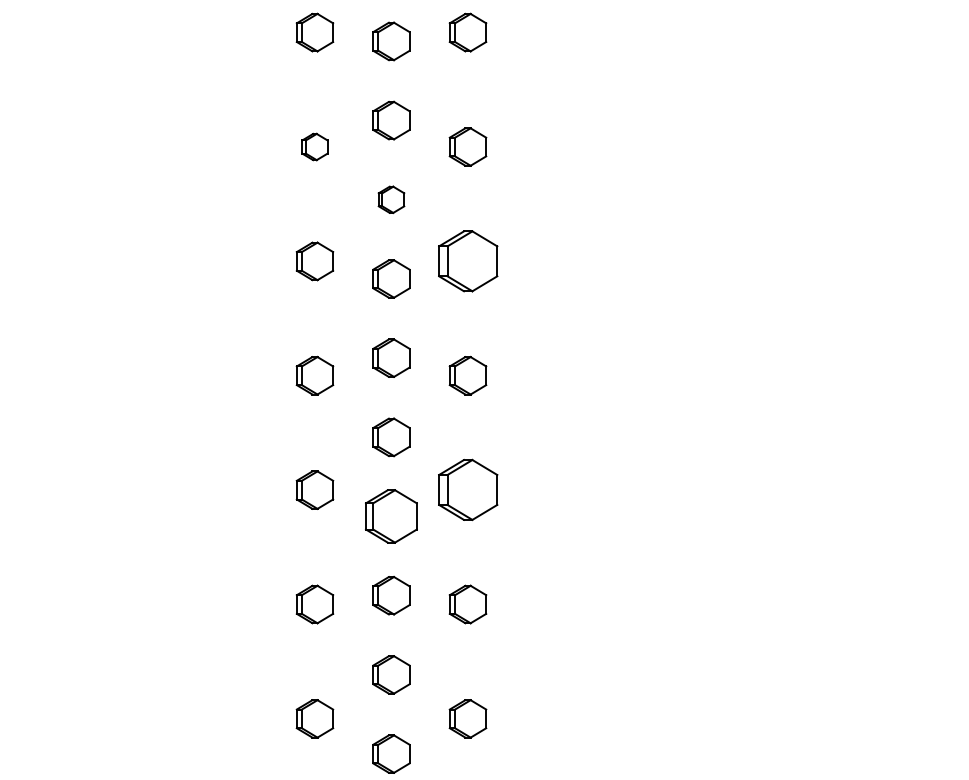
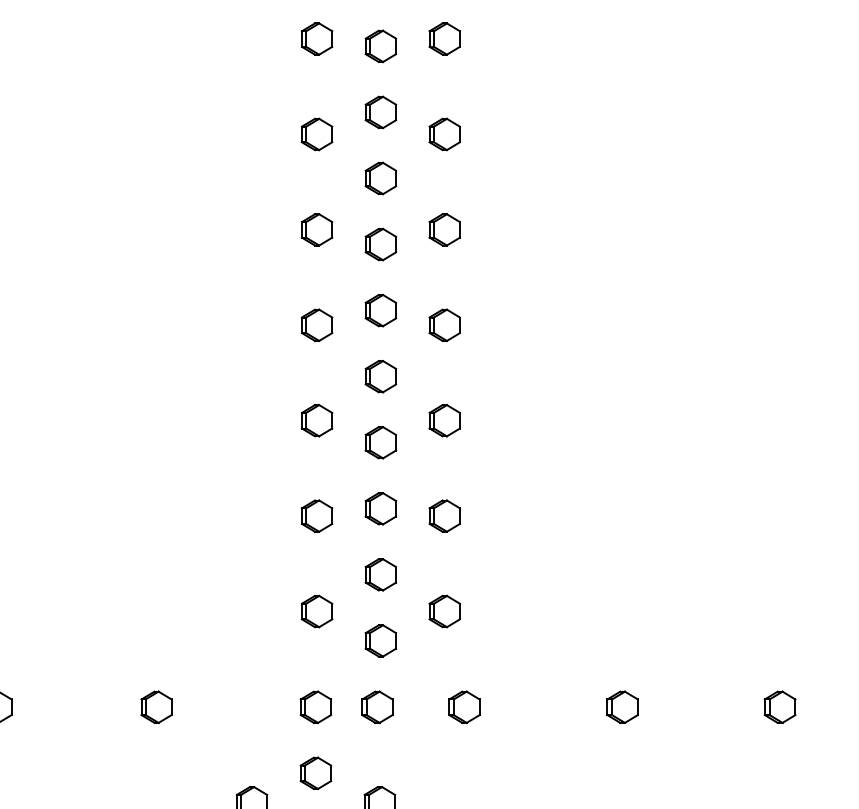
part: (314, 147) -> (316, 134), size x1.43
part: (390, 199) -> (380, 178), size x1.43
part: (467, 260) -> (444, 229), size x0.62
part: (467, 489) -> (444, 420), size x0.62
part: (390, 516) -> (380, 442), size x0.71

